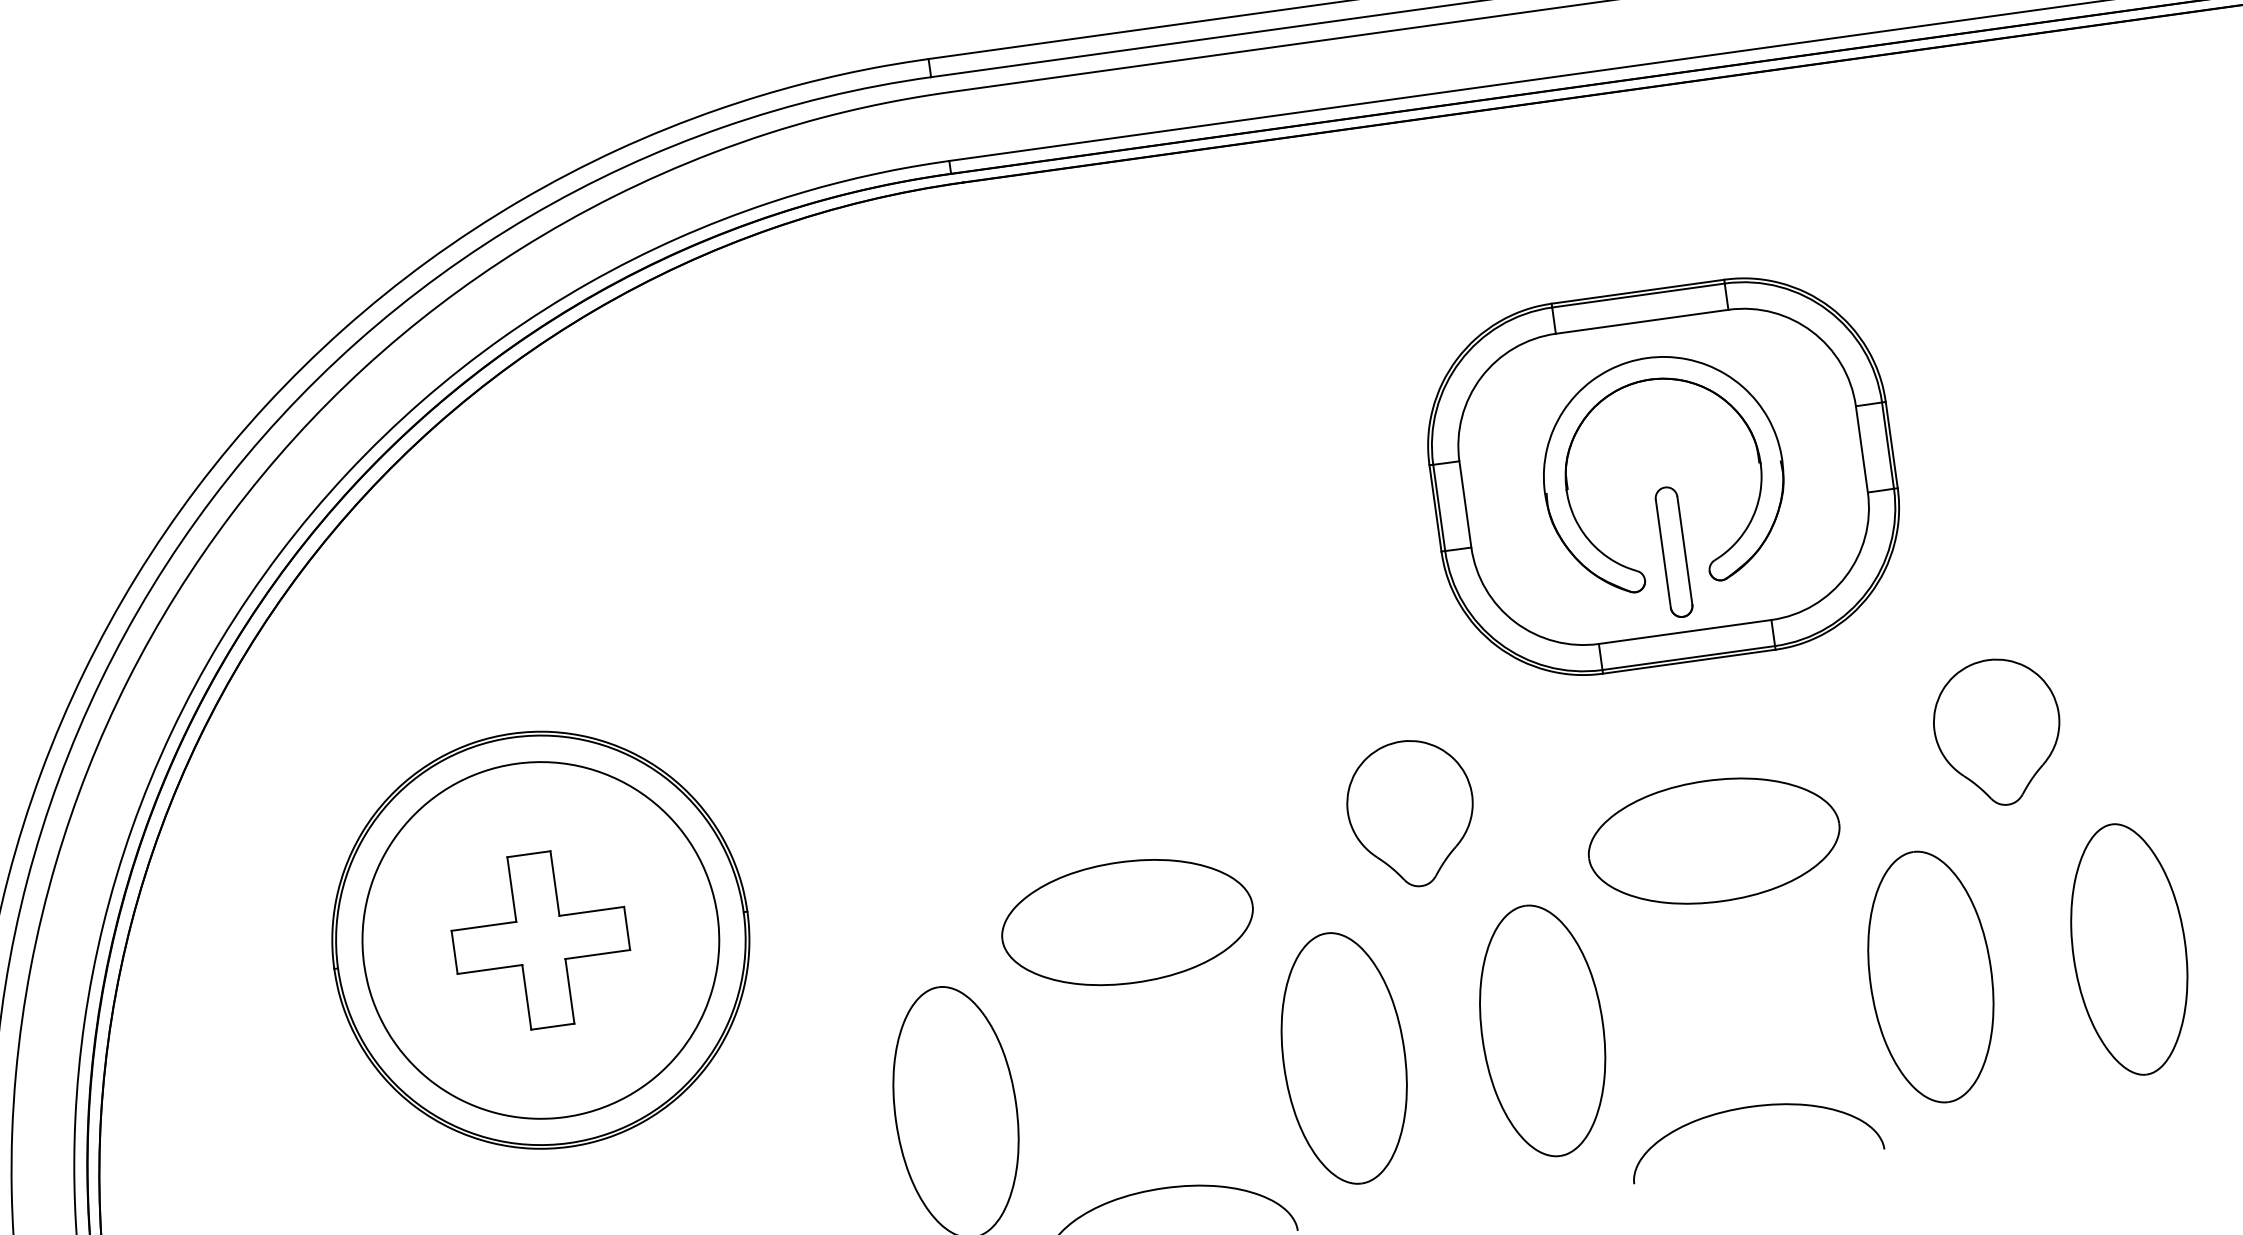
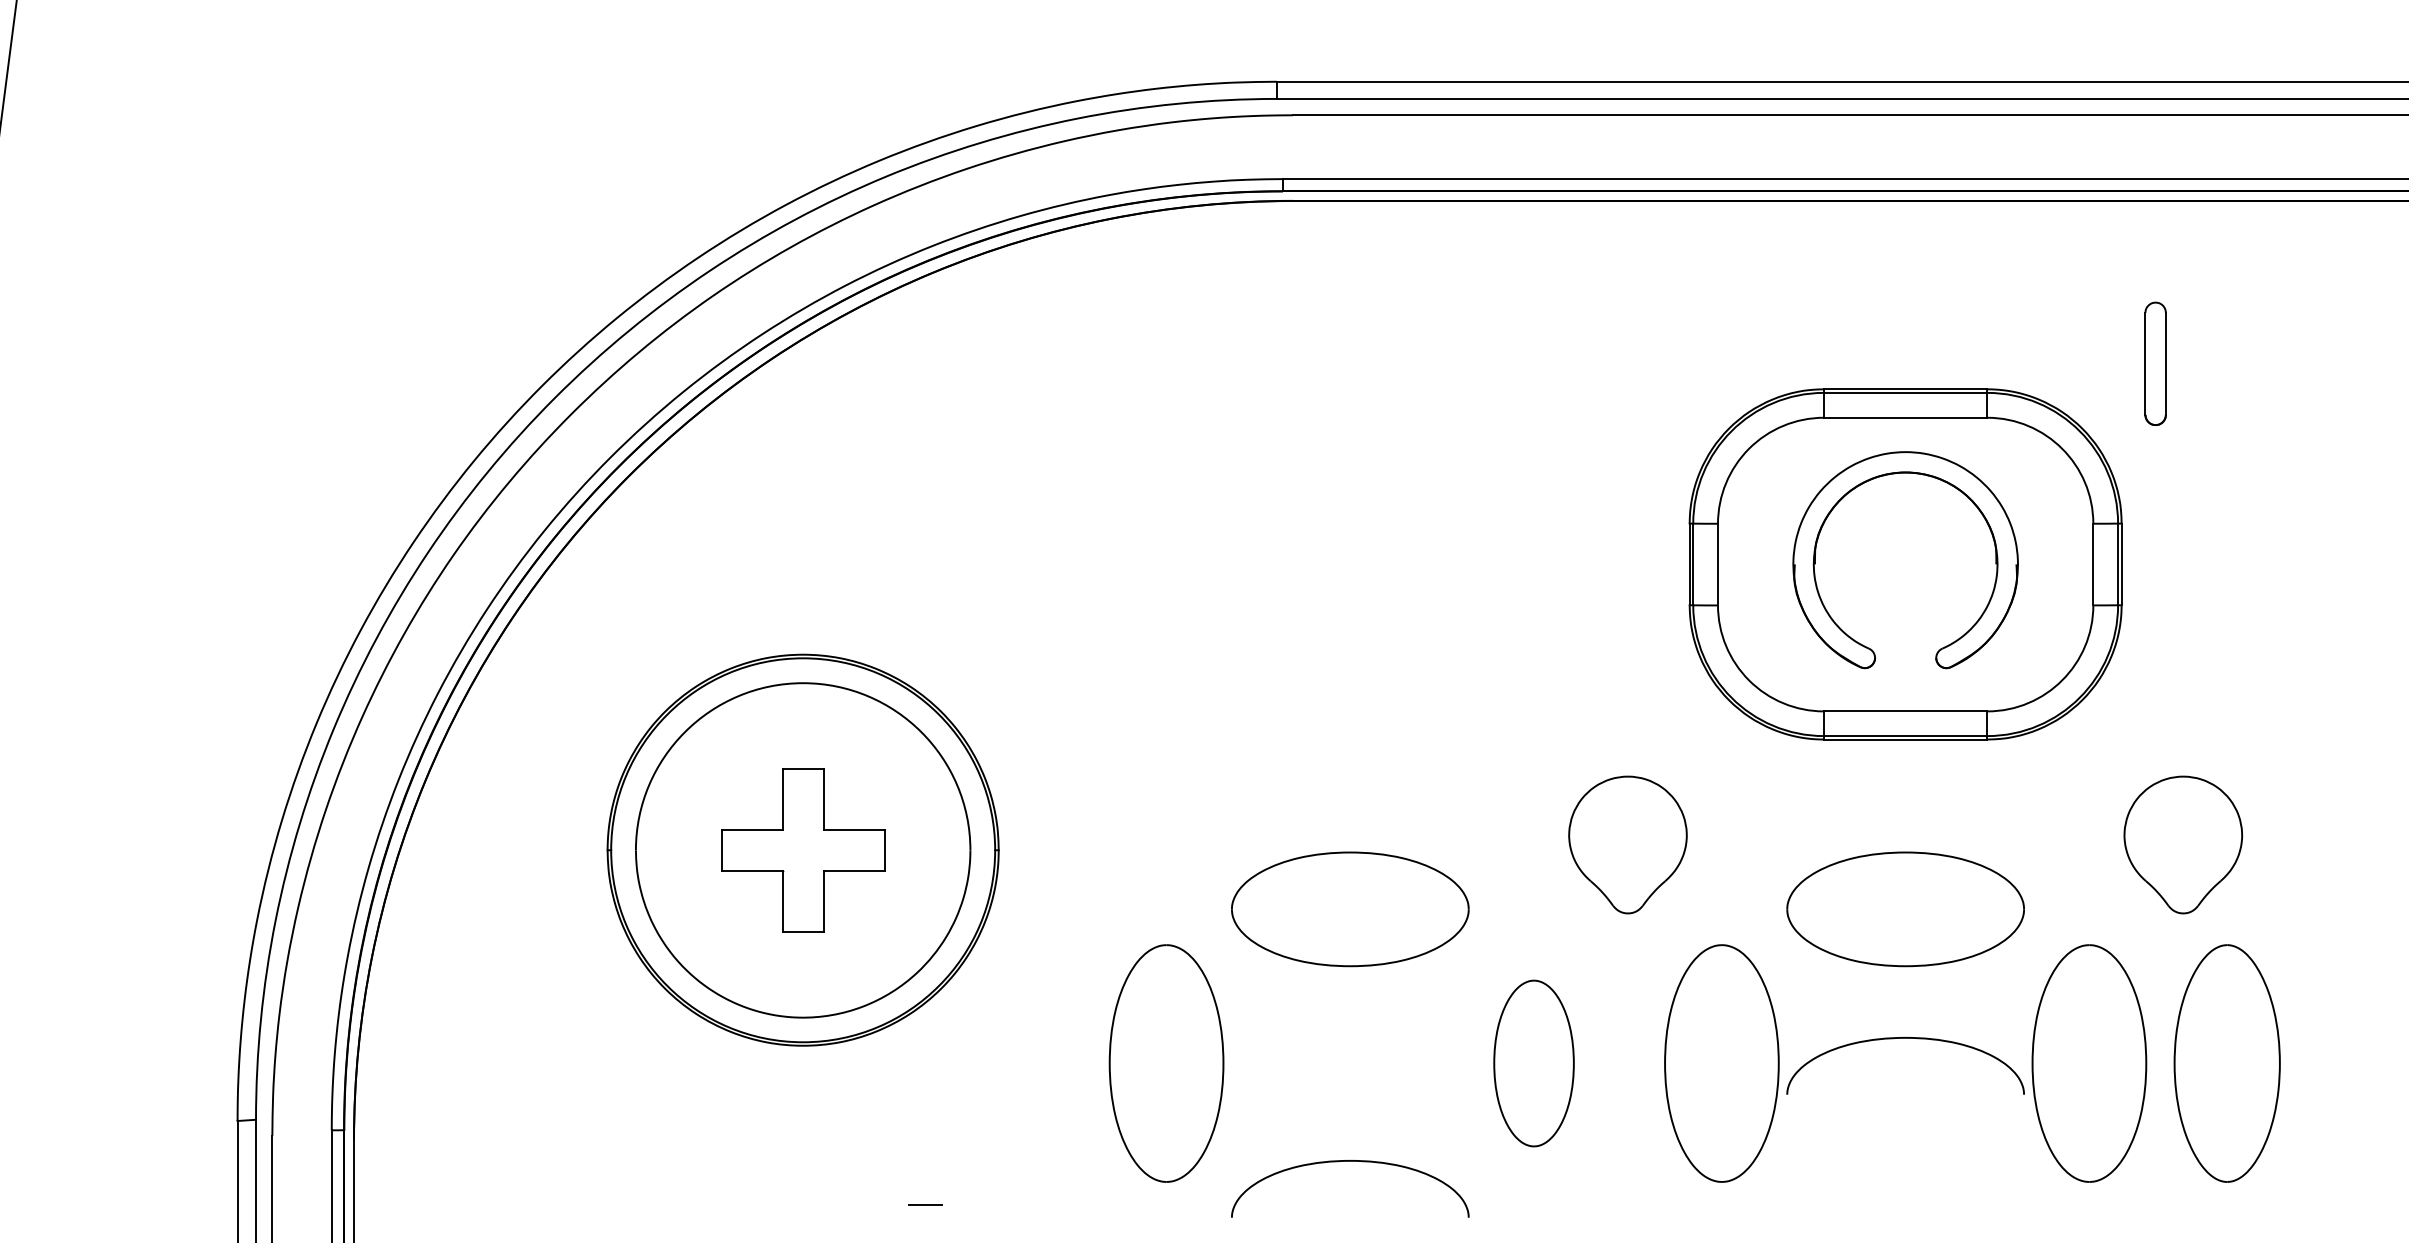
part: (1673, 551) -> (2155, 363), moved
part: (2128, 949) -> (2226, 1063), moved
part: (1343, 1058) -> (1533, 1063), size x0.7
curve: (1750, 1107) -> (1905, 1038), moved

